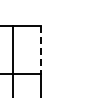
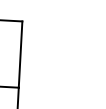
line: (41, 50) -> (21, 55), dashed -> solid

